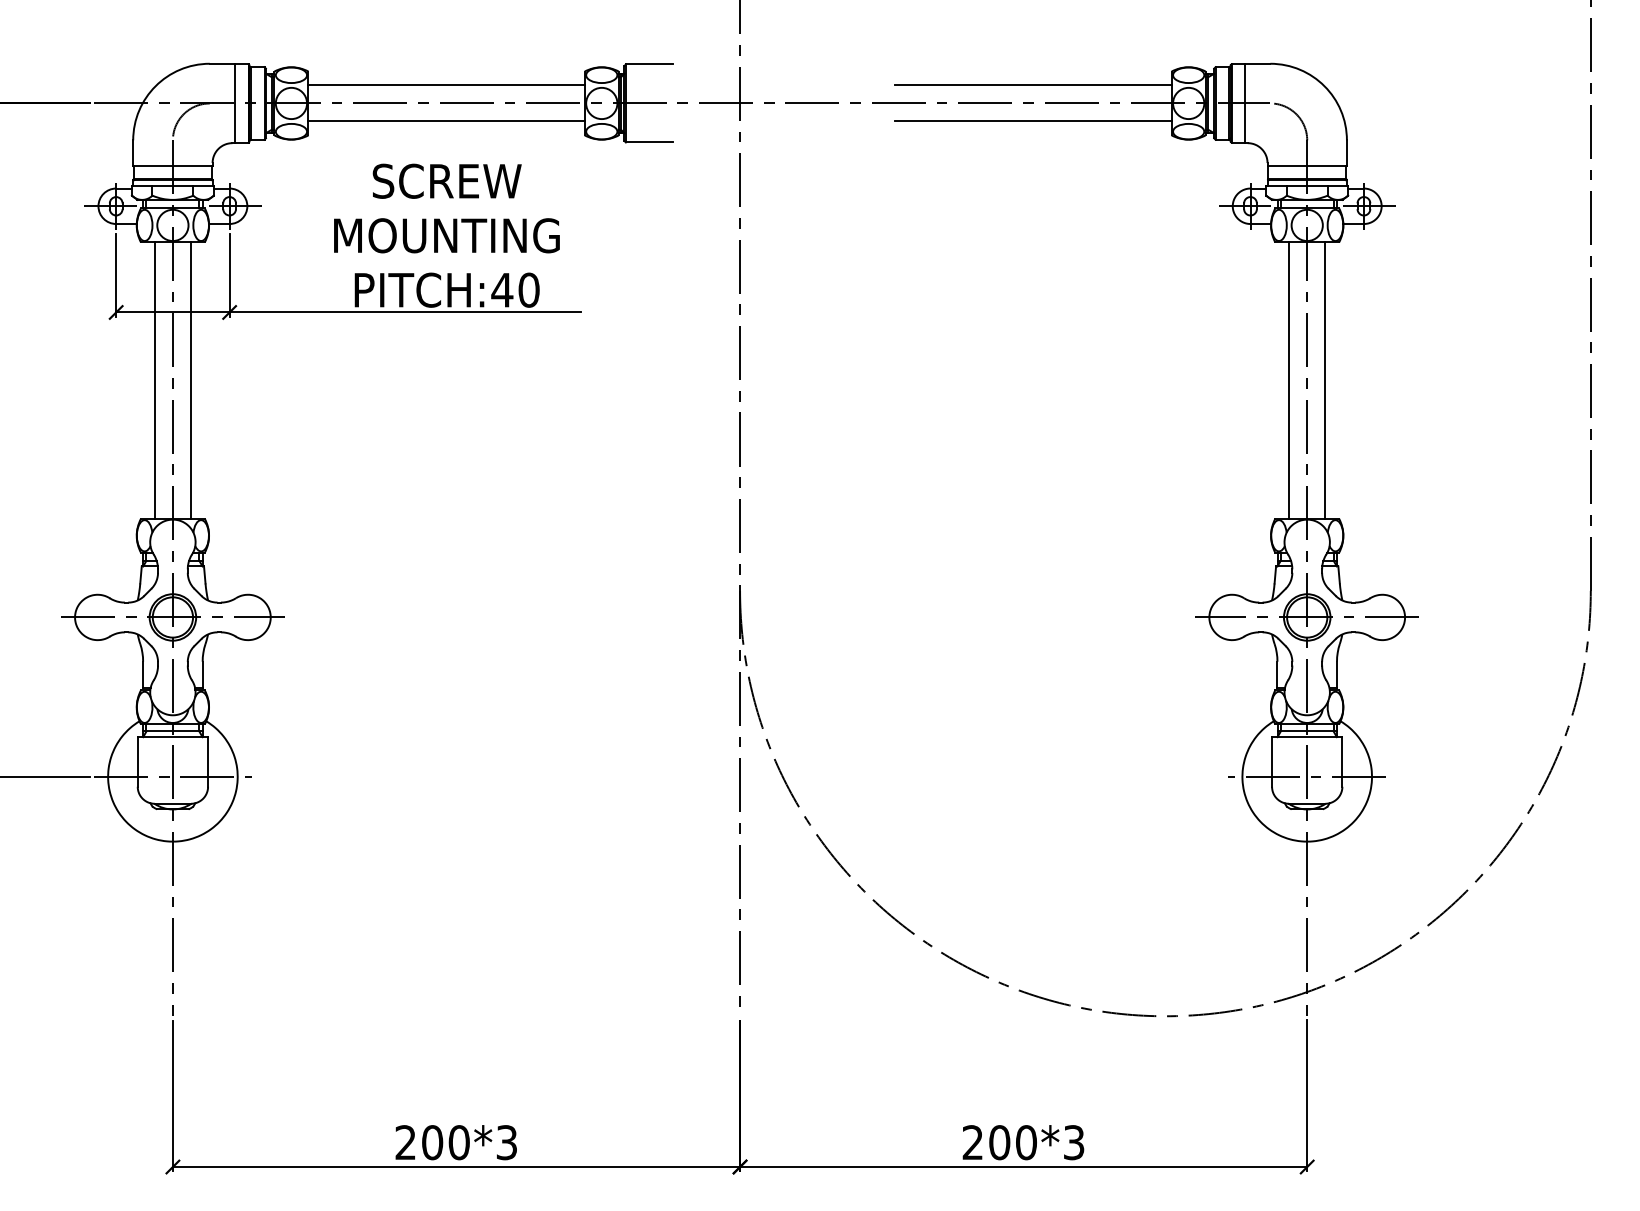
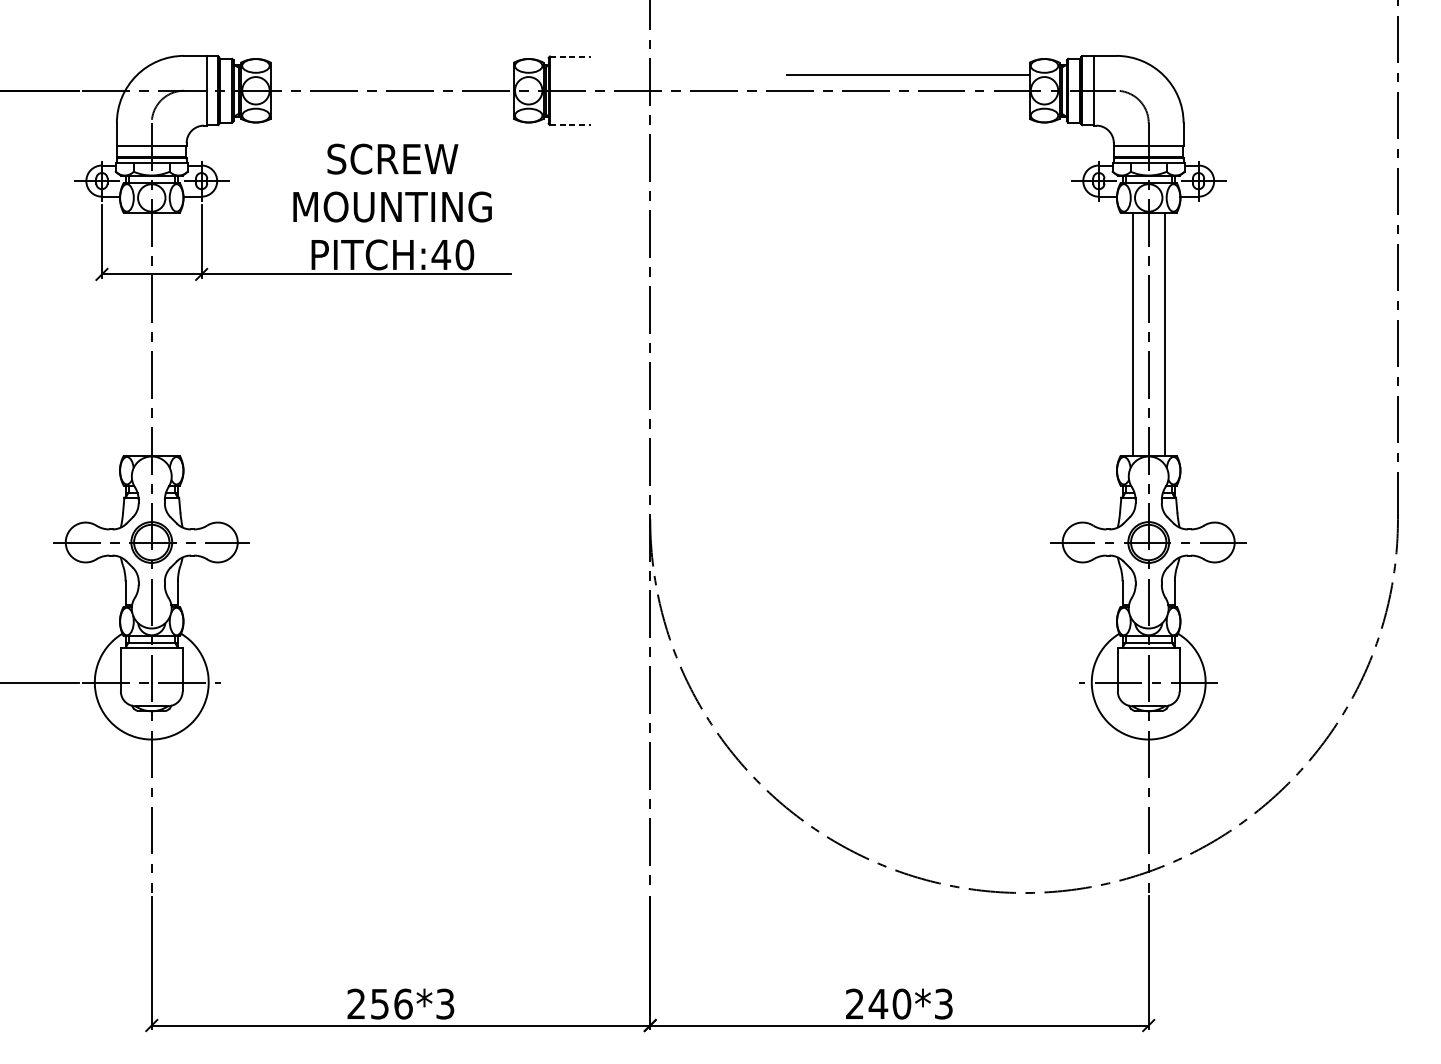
line: (649, 64) -> (570, 56), solid -> dashed
line: (446, 85) -> (392, 74), removed
line: (446, 121) -> (392, 106), removed
line: (1033, 121) -> (908, 106), removed
line: (649, 142) -> (570, 125), solid -> dashed
line: (154, 380) -> (135, 334), removed
line: (190, 380) -> (167, 334), removed
text: (445, 1142) -> (391, 1003), 200*3 -> 256*3
text: (999, 1142) -> (878, 1003), 200*3 -> 240*3

